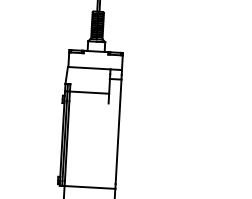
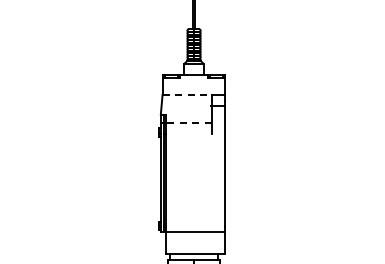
line: (89, 67) -> (187, 94), solid -> dashed
line: (89, 93) -> (189, 123), solid -> dashed

